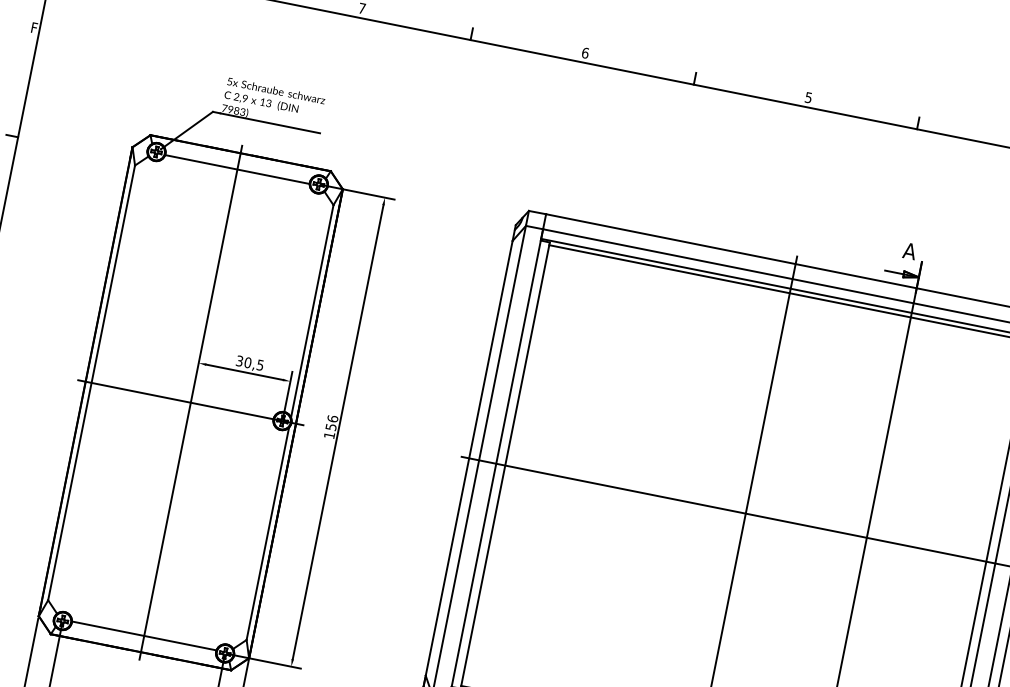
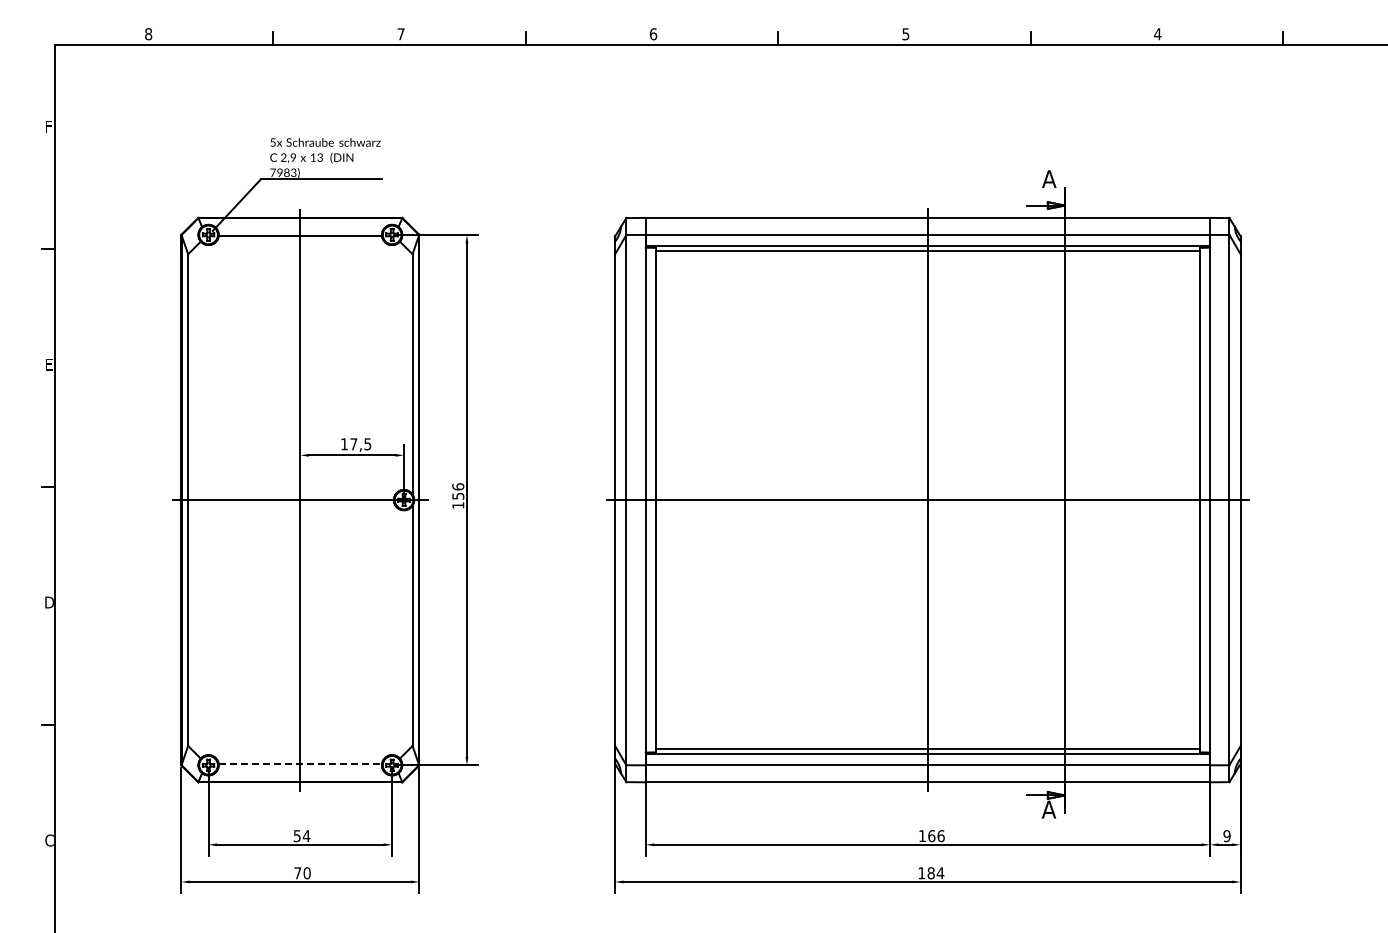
text: (244, 362) -> (349, 444), 30,5 -> 17,5
line: (144, 635) -> (300, 763), solid -> dashed

